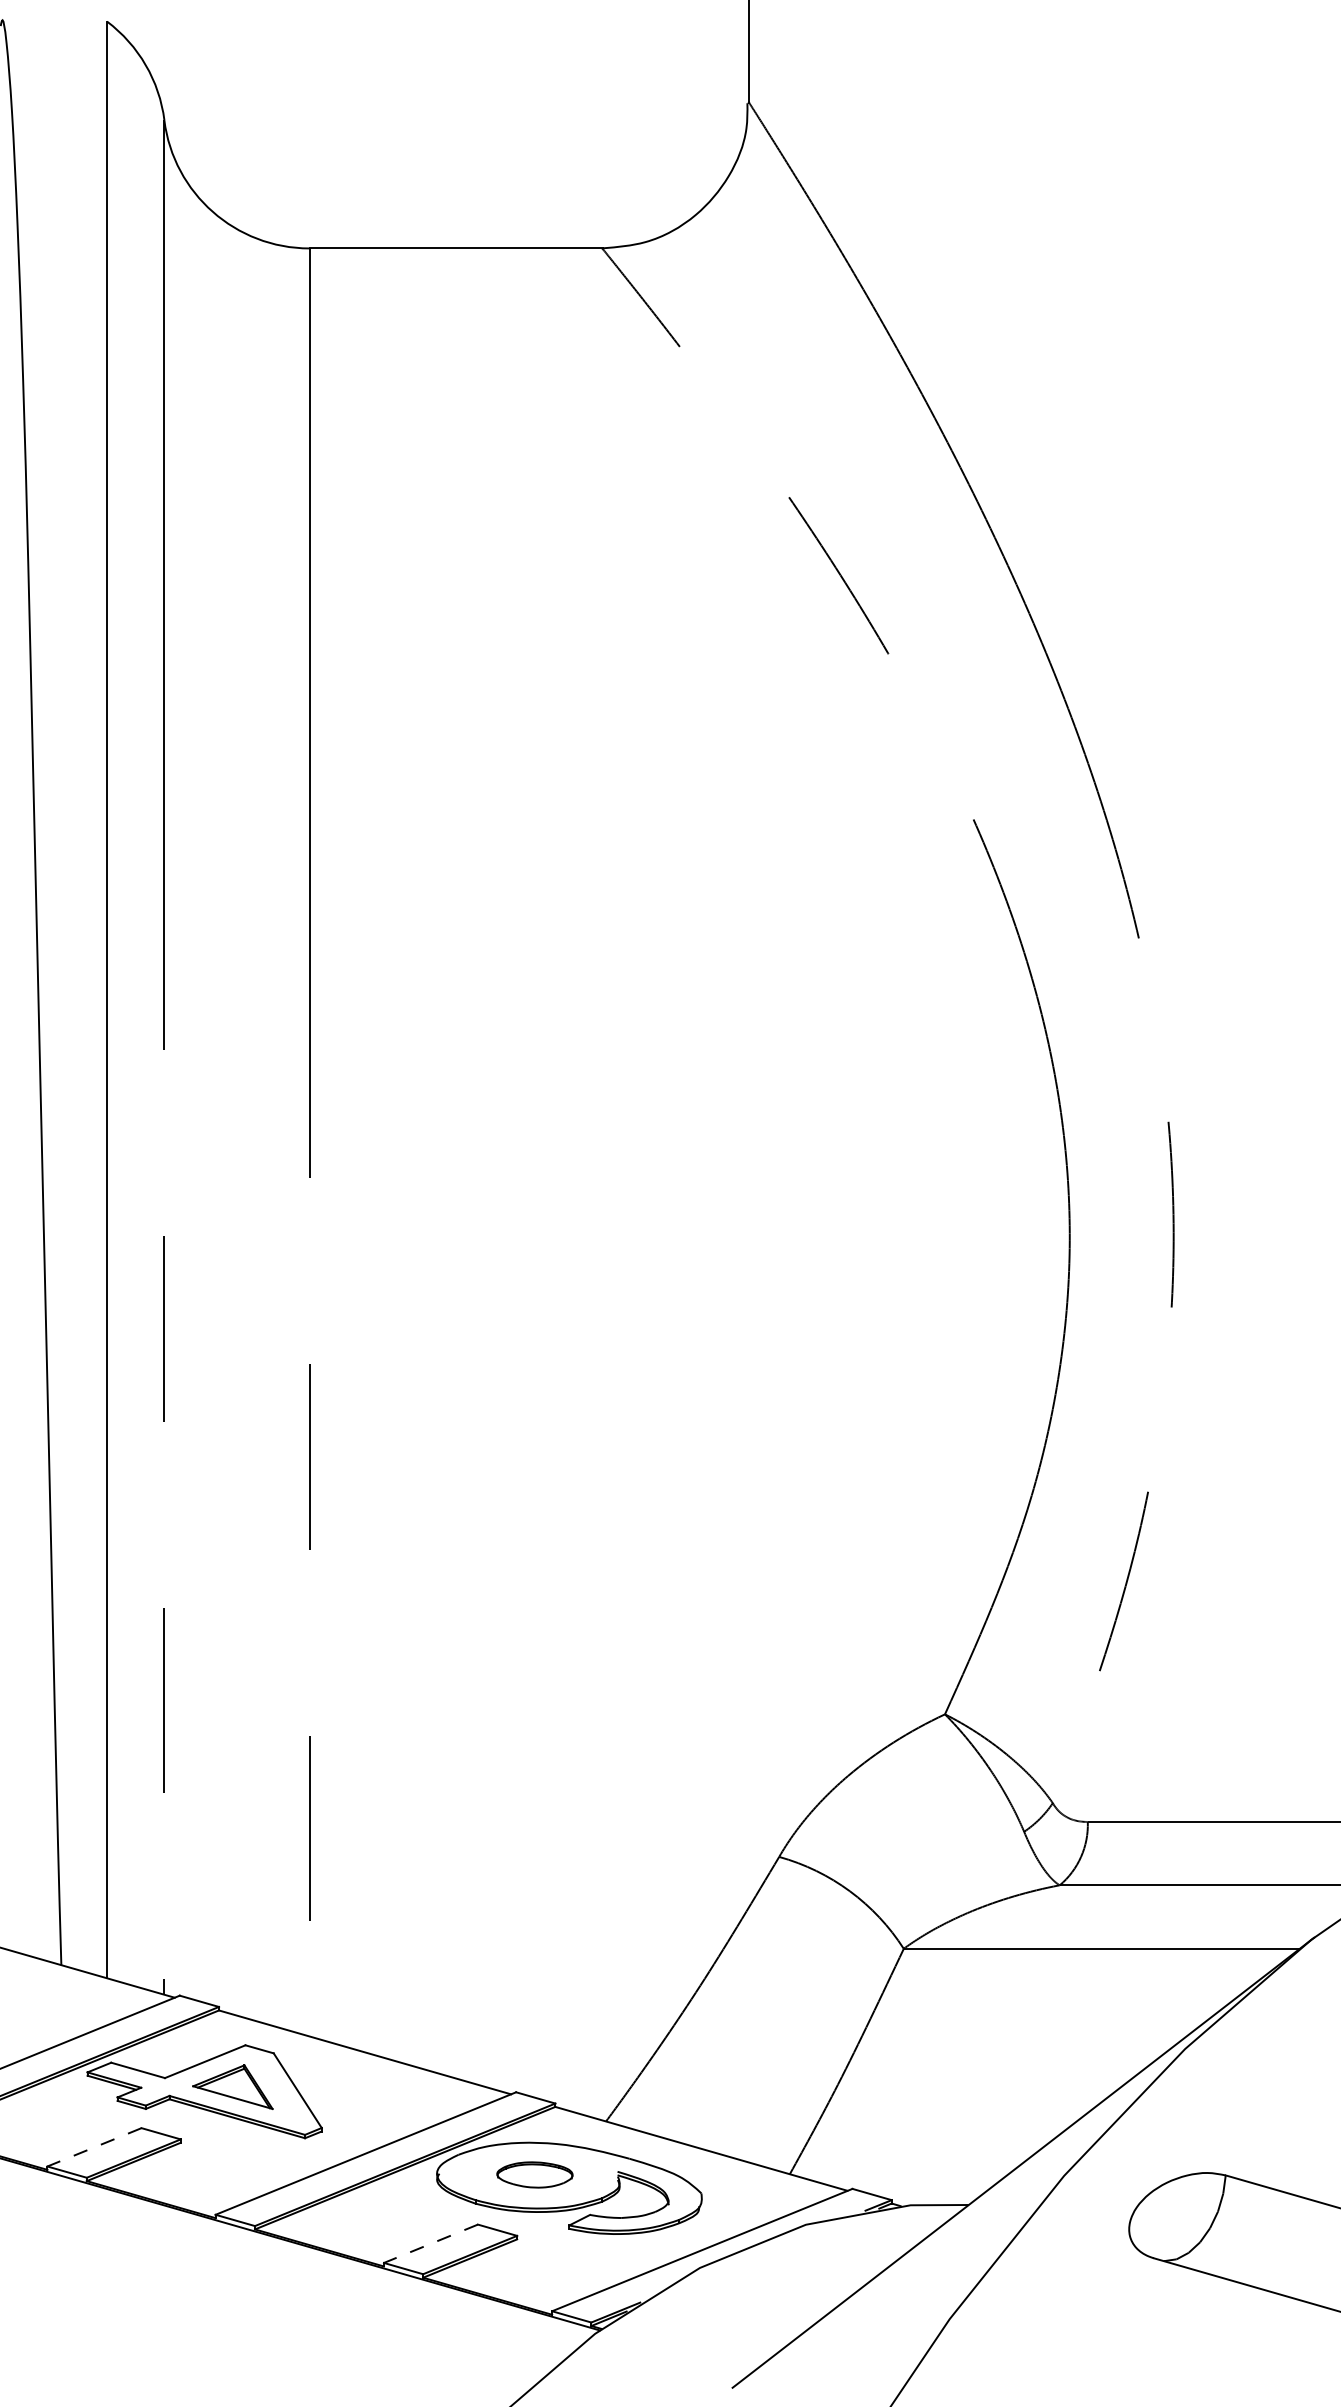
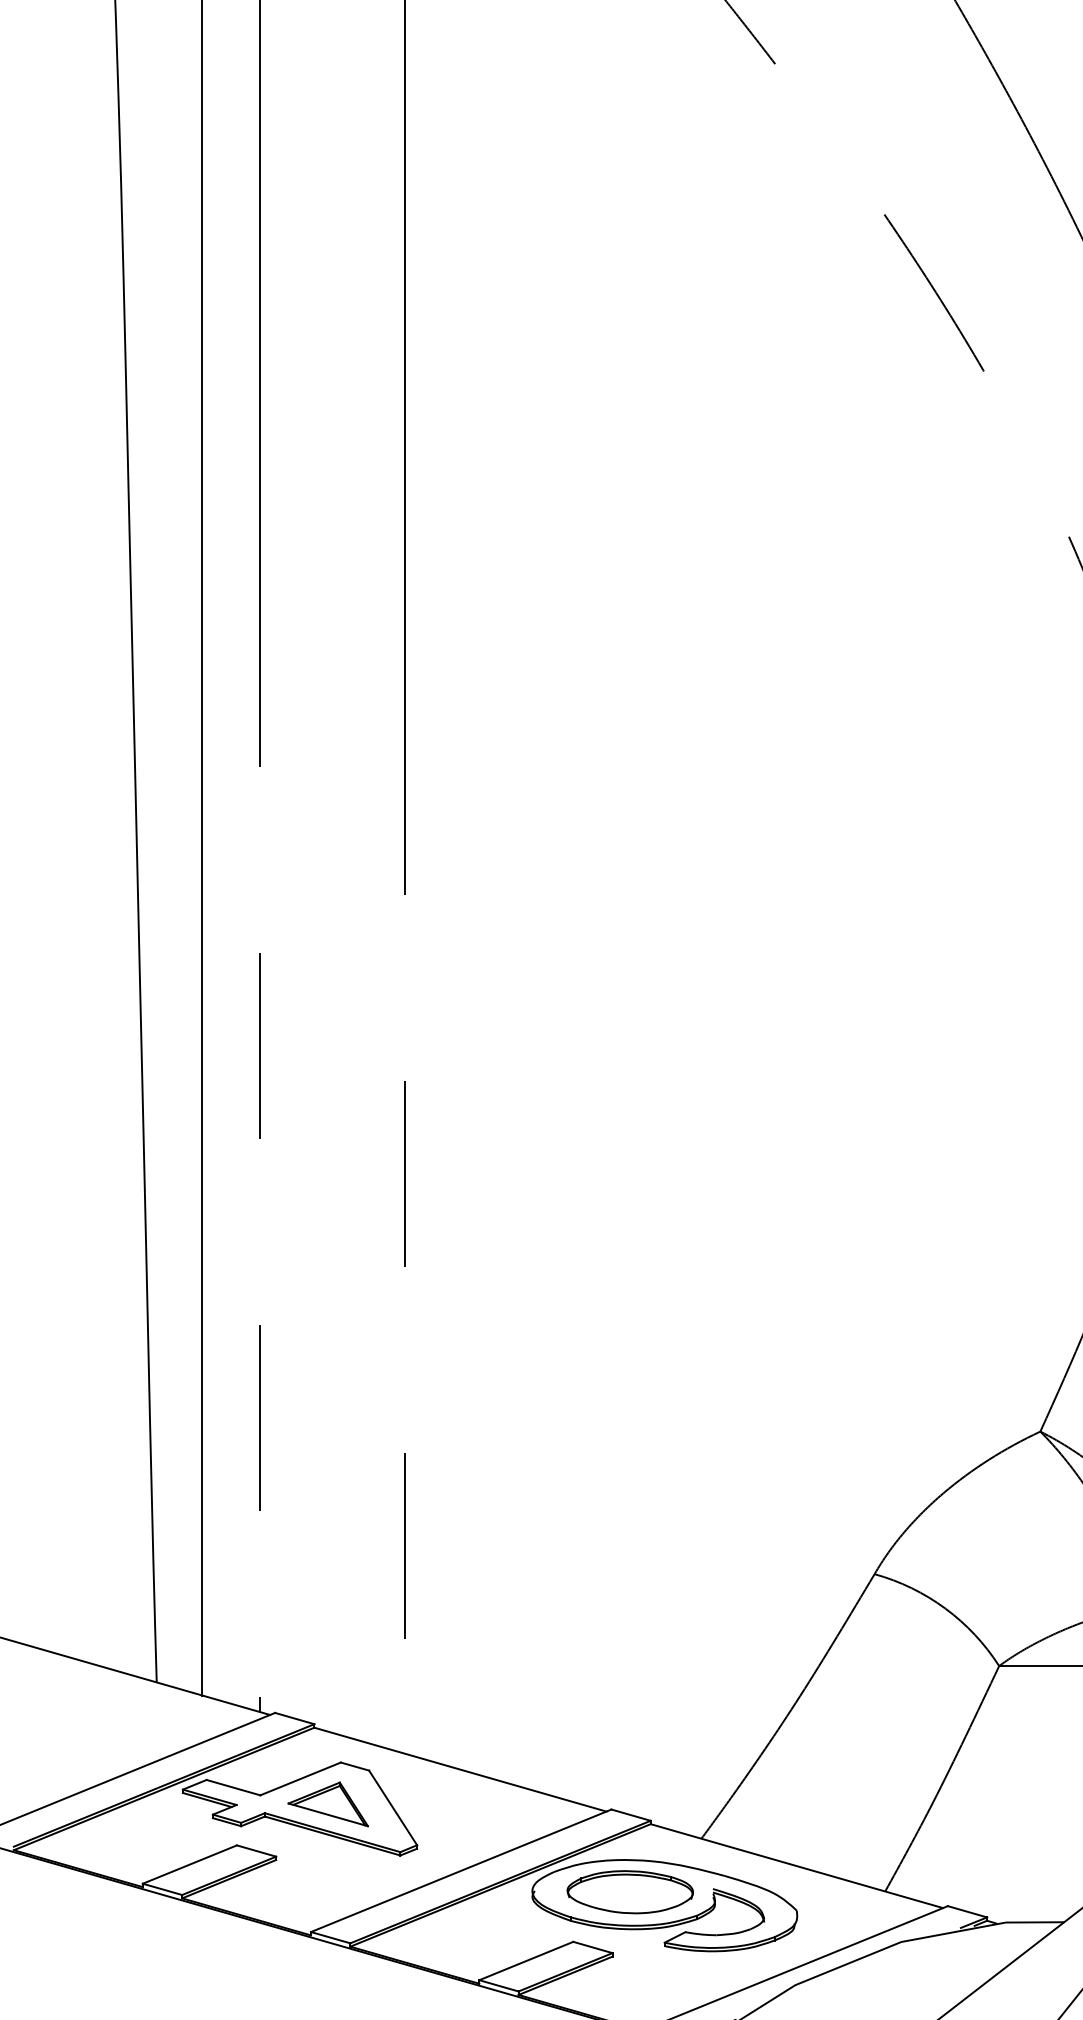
line: (94, 2147) -> (189, 1864), dashed -> solid
part: (534, 2174) -> (629, 1891), size x1.67
line: (430, 2243) -> (525, 1960), dashed -> solid

